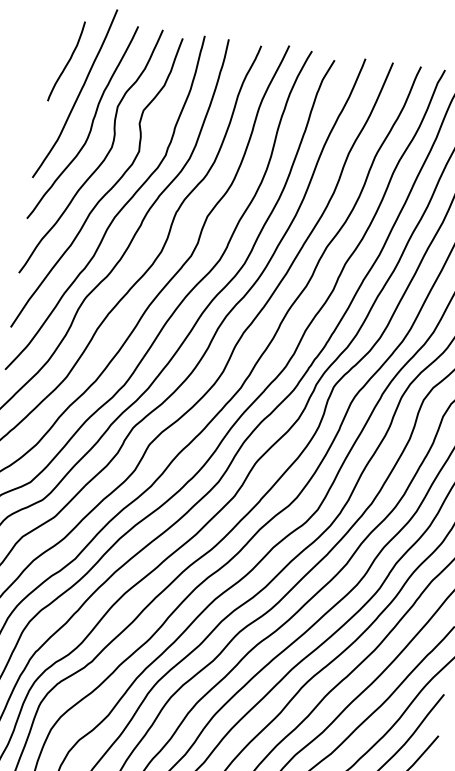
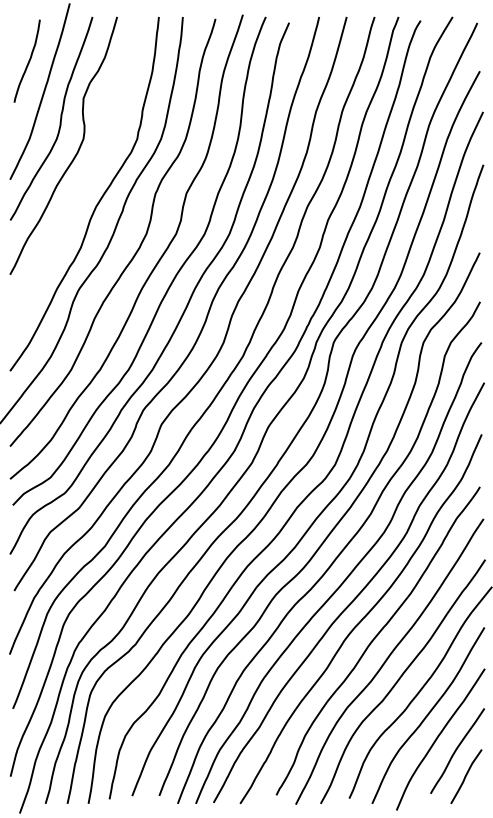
curve: (105, 193) -> (83, 184), removed

